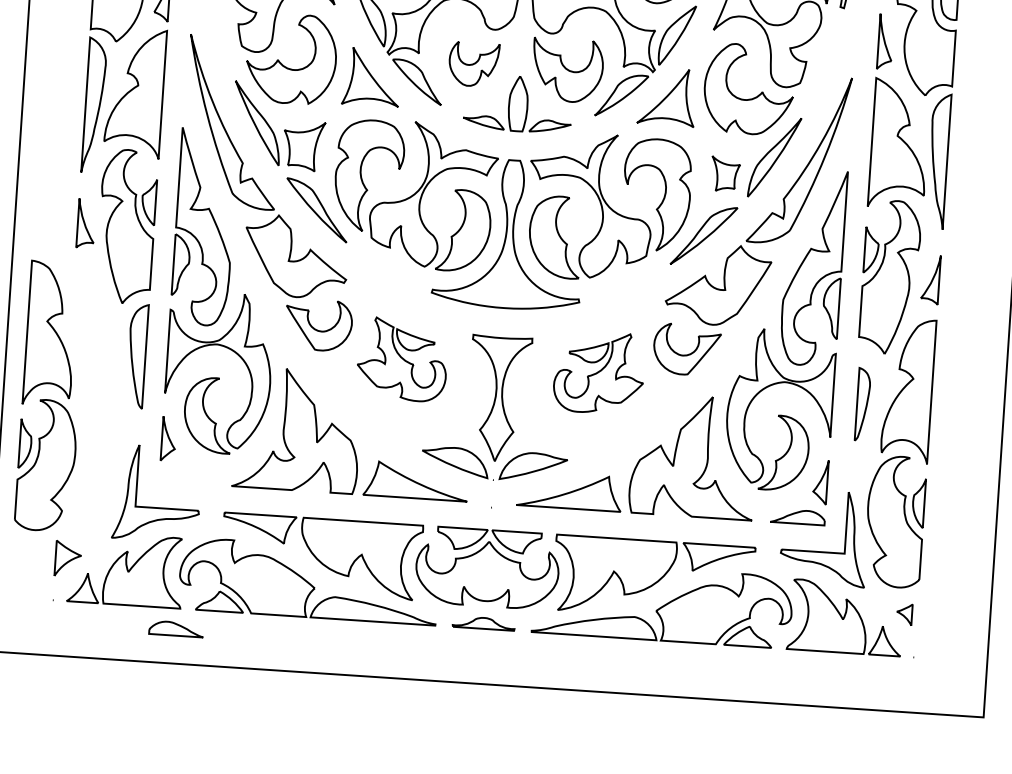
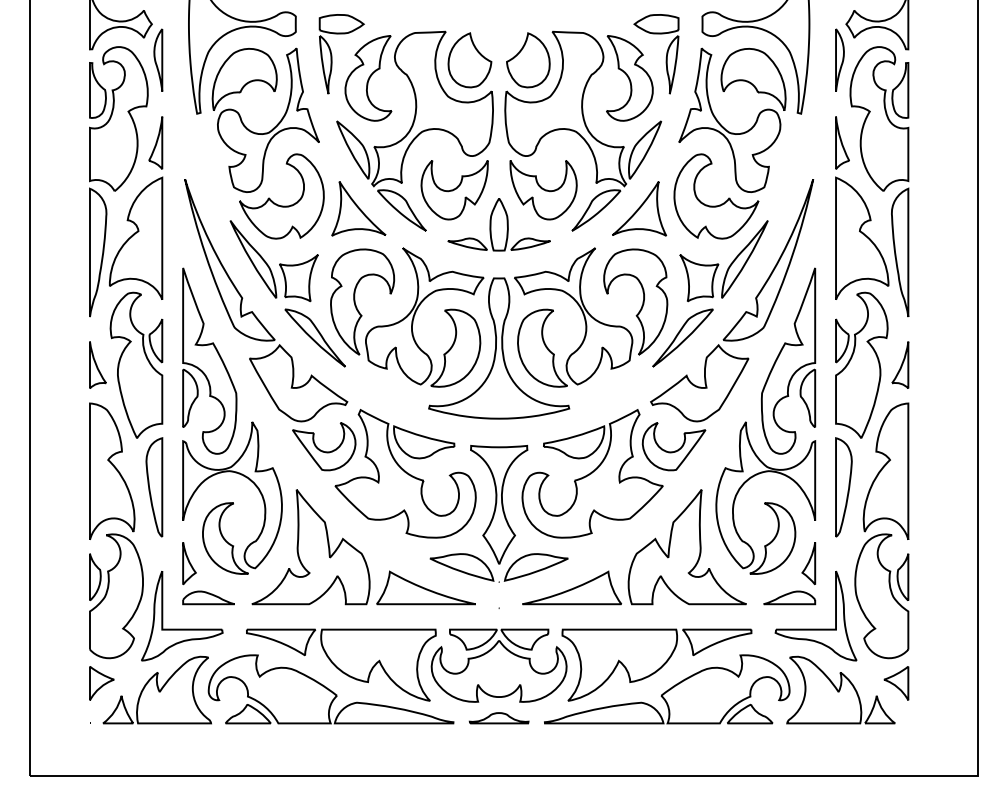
part: (473, 64) -> (454, 190), size x1.43
part: (725, 174) -> (699, 278), size x1.43
part: (402, 359) -> (405, 473), size x1.67
part: (599, 372) -> (592, 473), size x1.67
part: (51, 396) -> (116, 530), moved
part: (862, 404) -> (843, 487), size x1.43
part: (904, 614) -> (896, 683), size x1.67
part: (176, 628) -> (208, 597), moved

